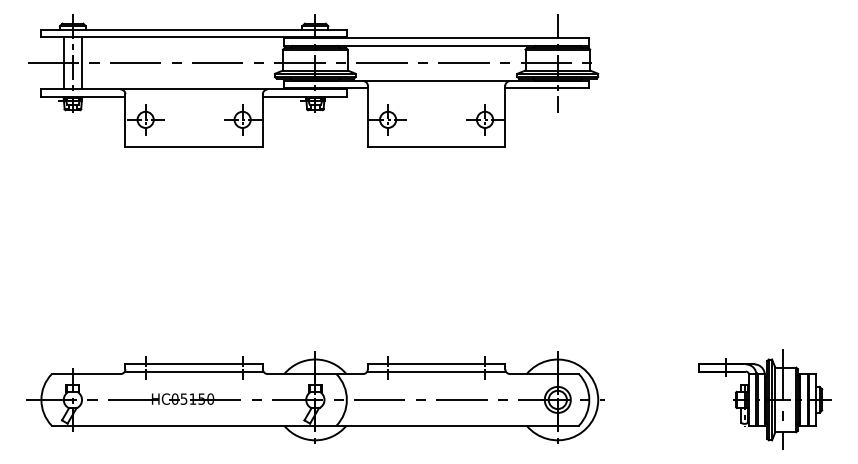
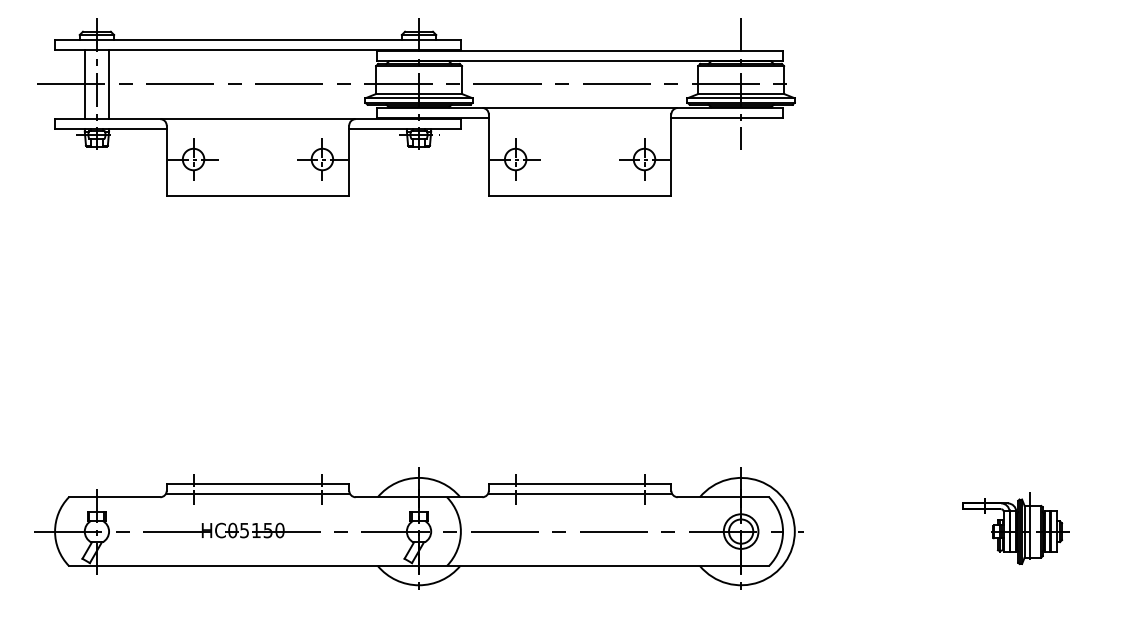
part: (765, 399) -> (1016, 531), size x0.6

